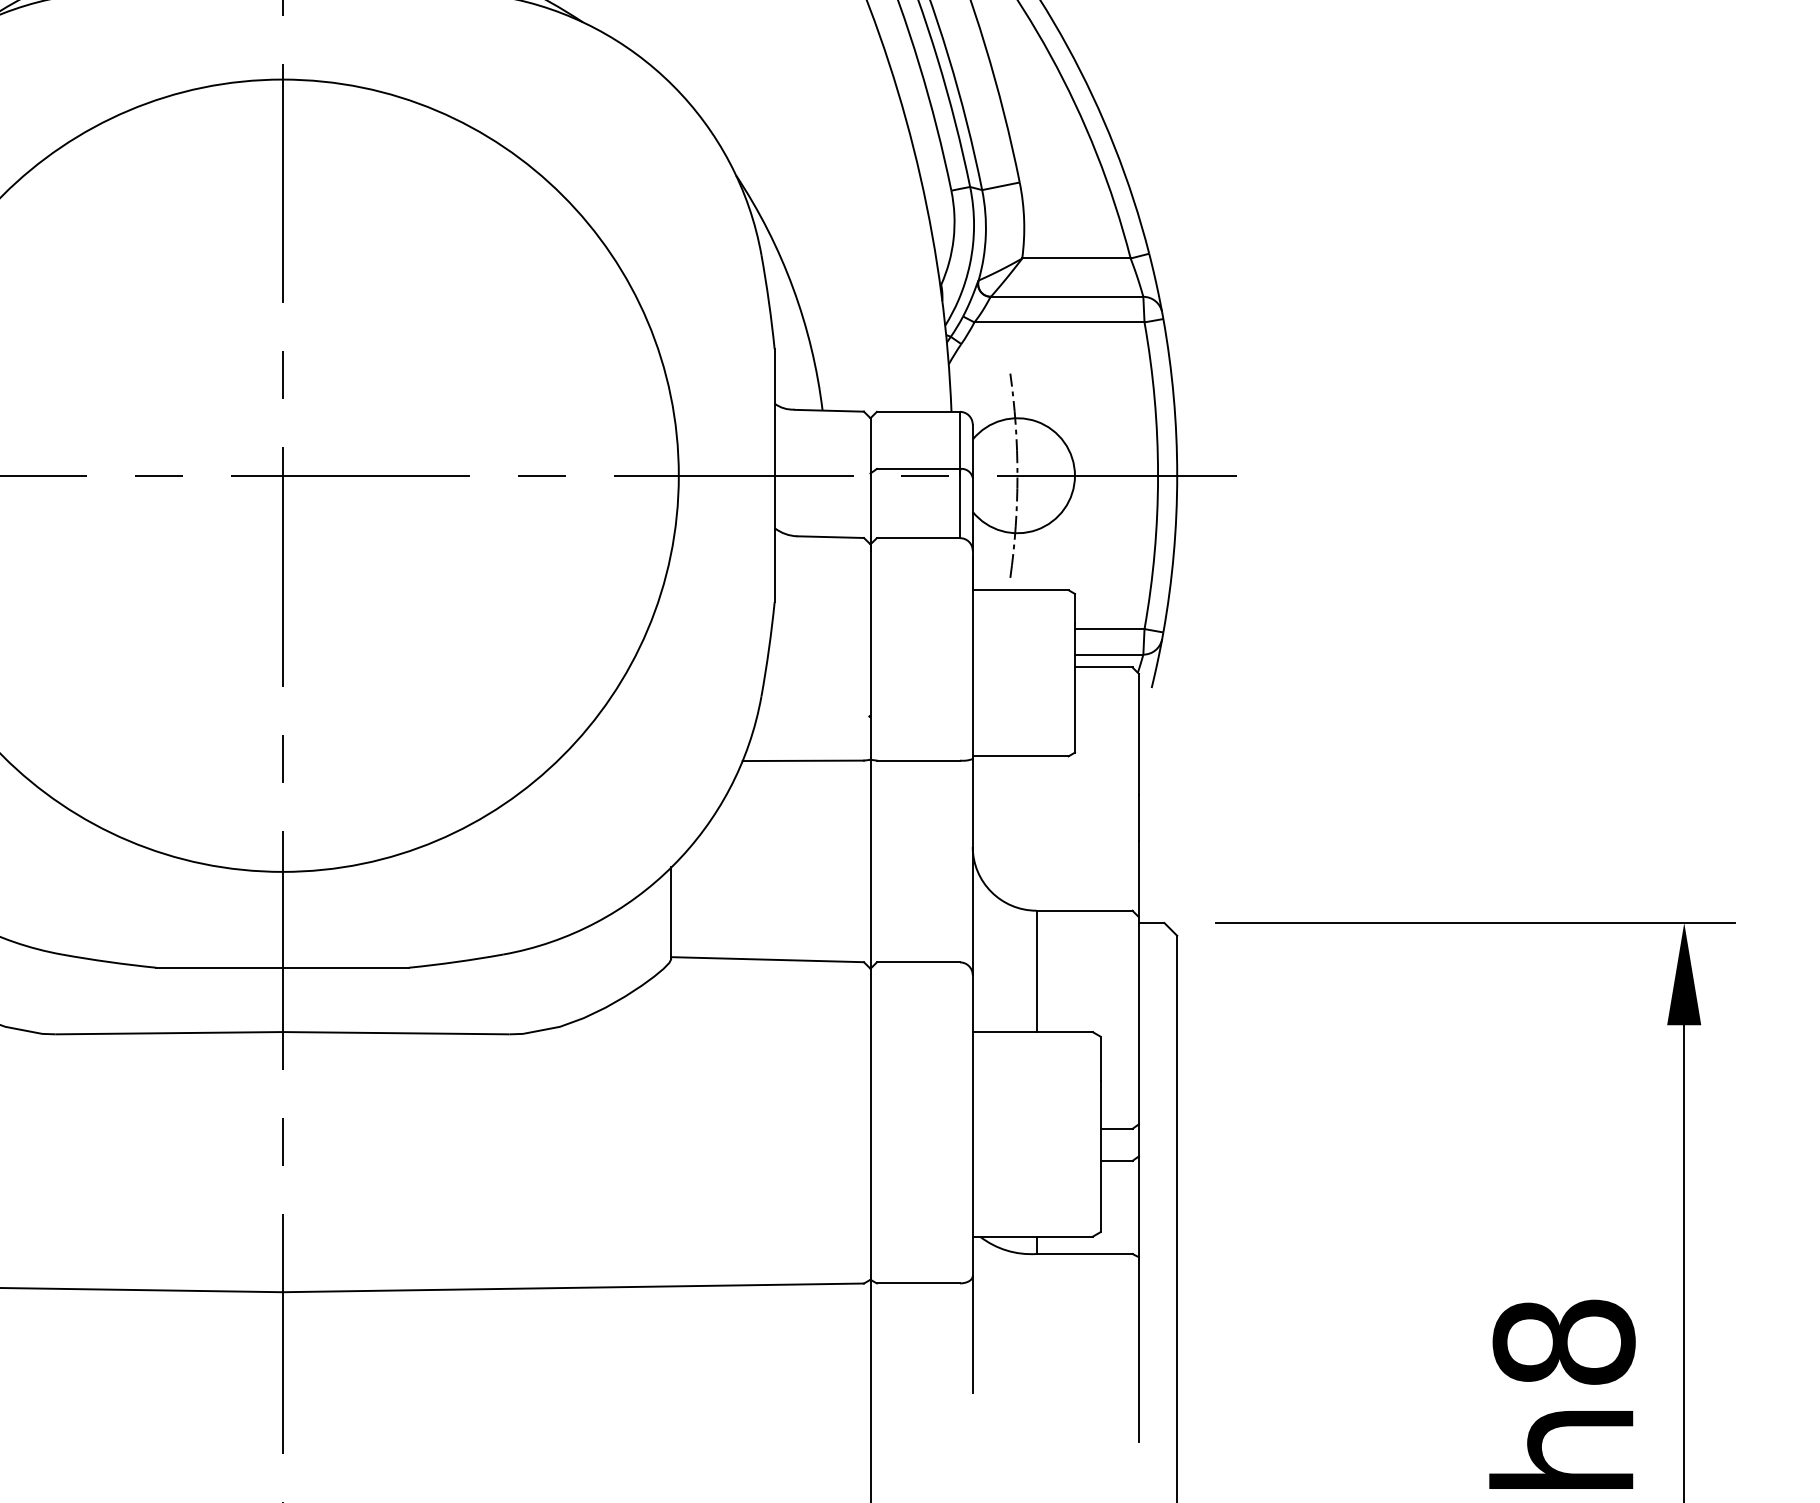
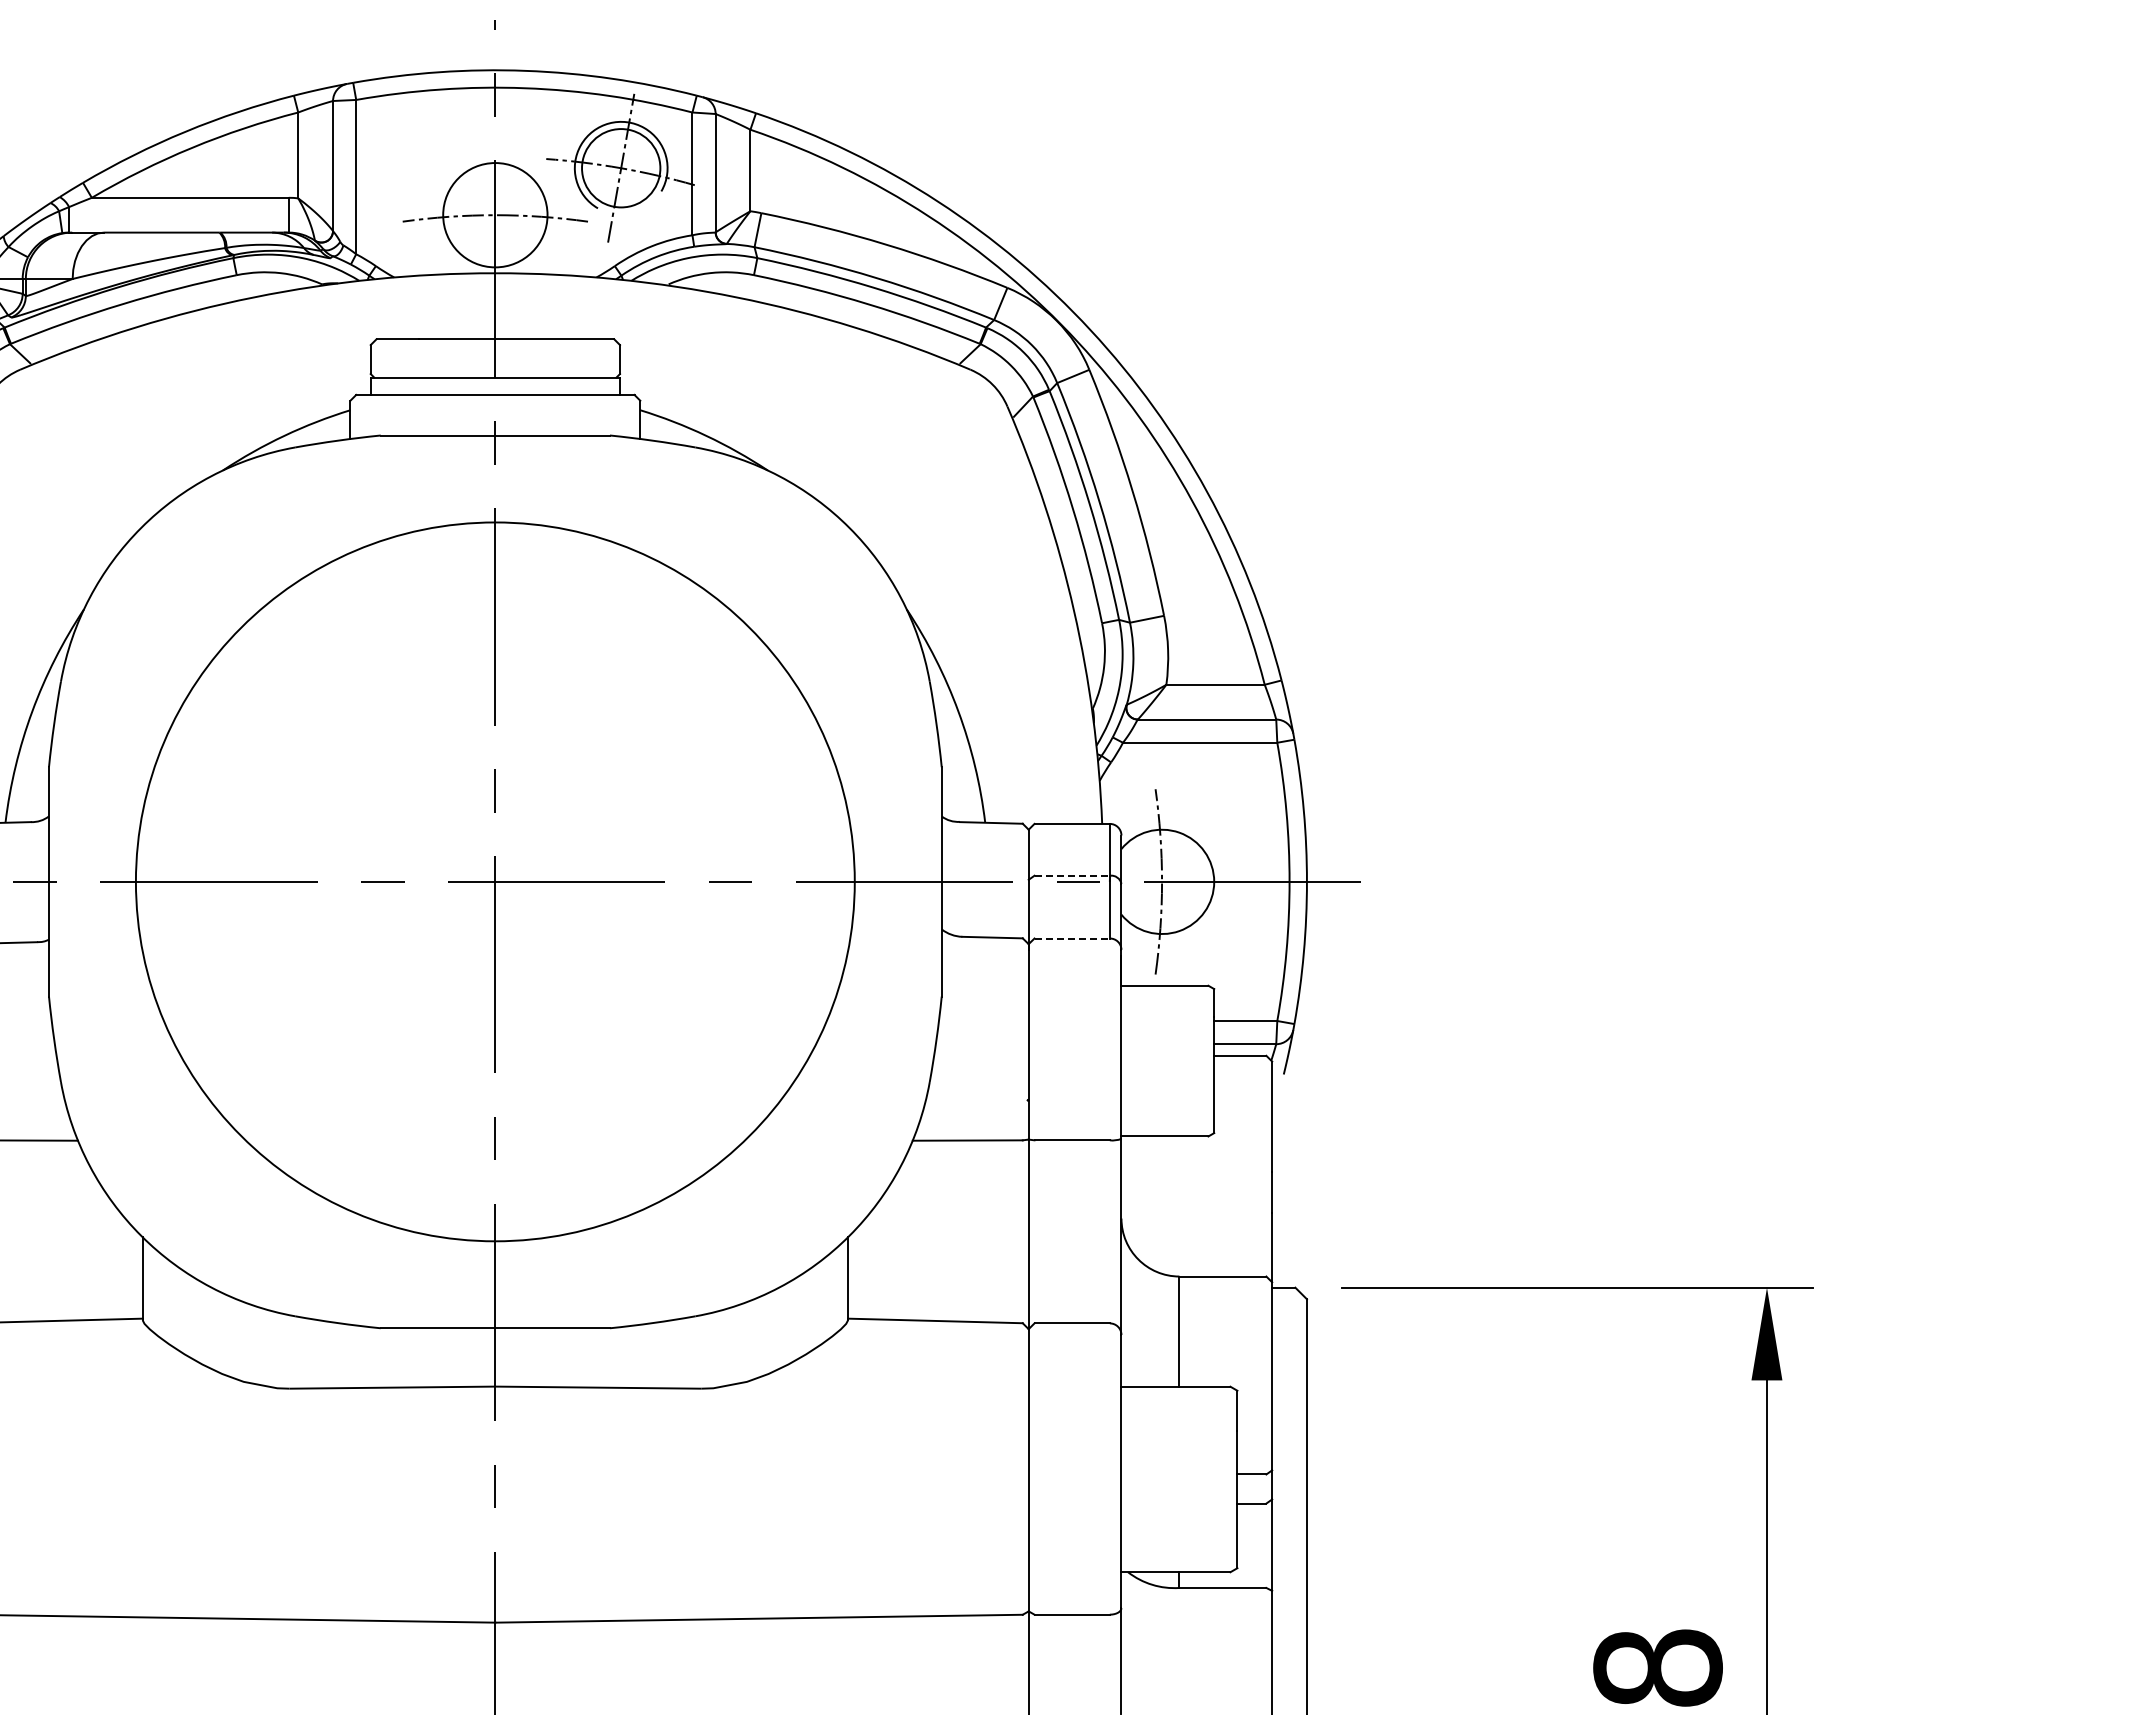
line: (918, 468) -> (1072, 875), solid -> dashed
line: (918, 538) -> (1072, 938), solid -> dashed

